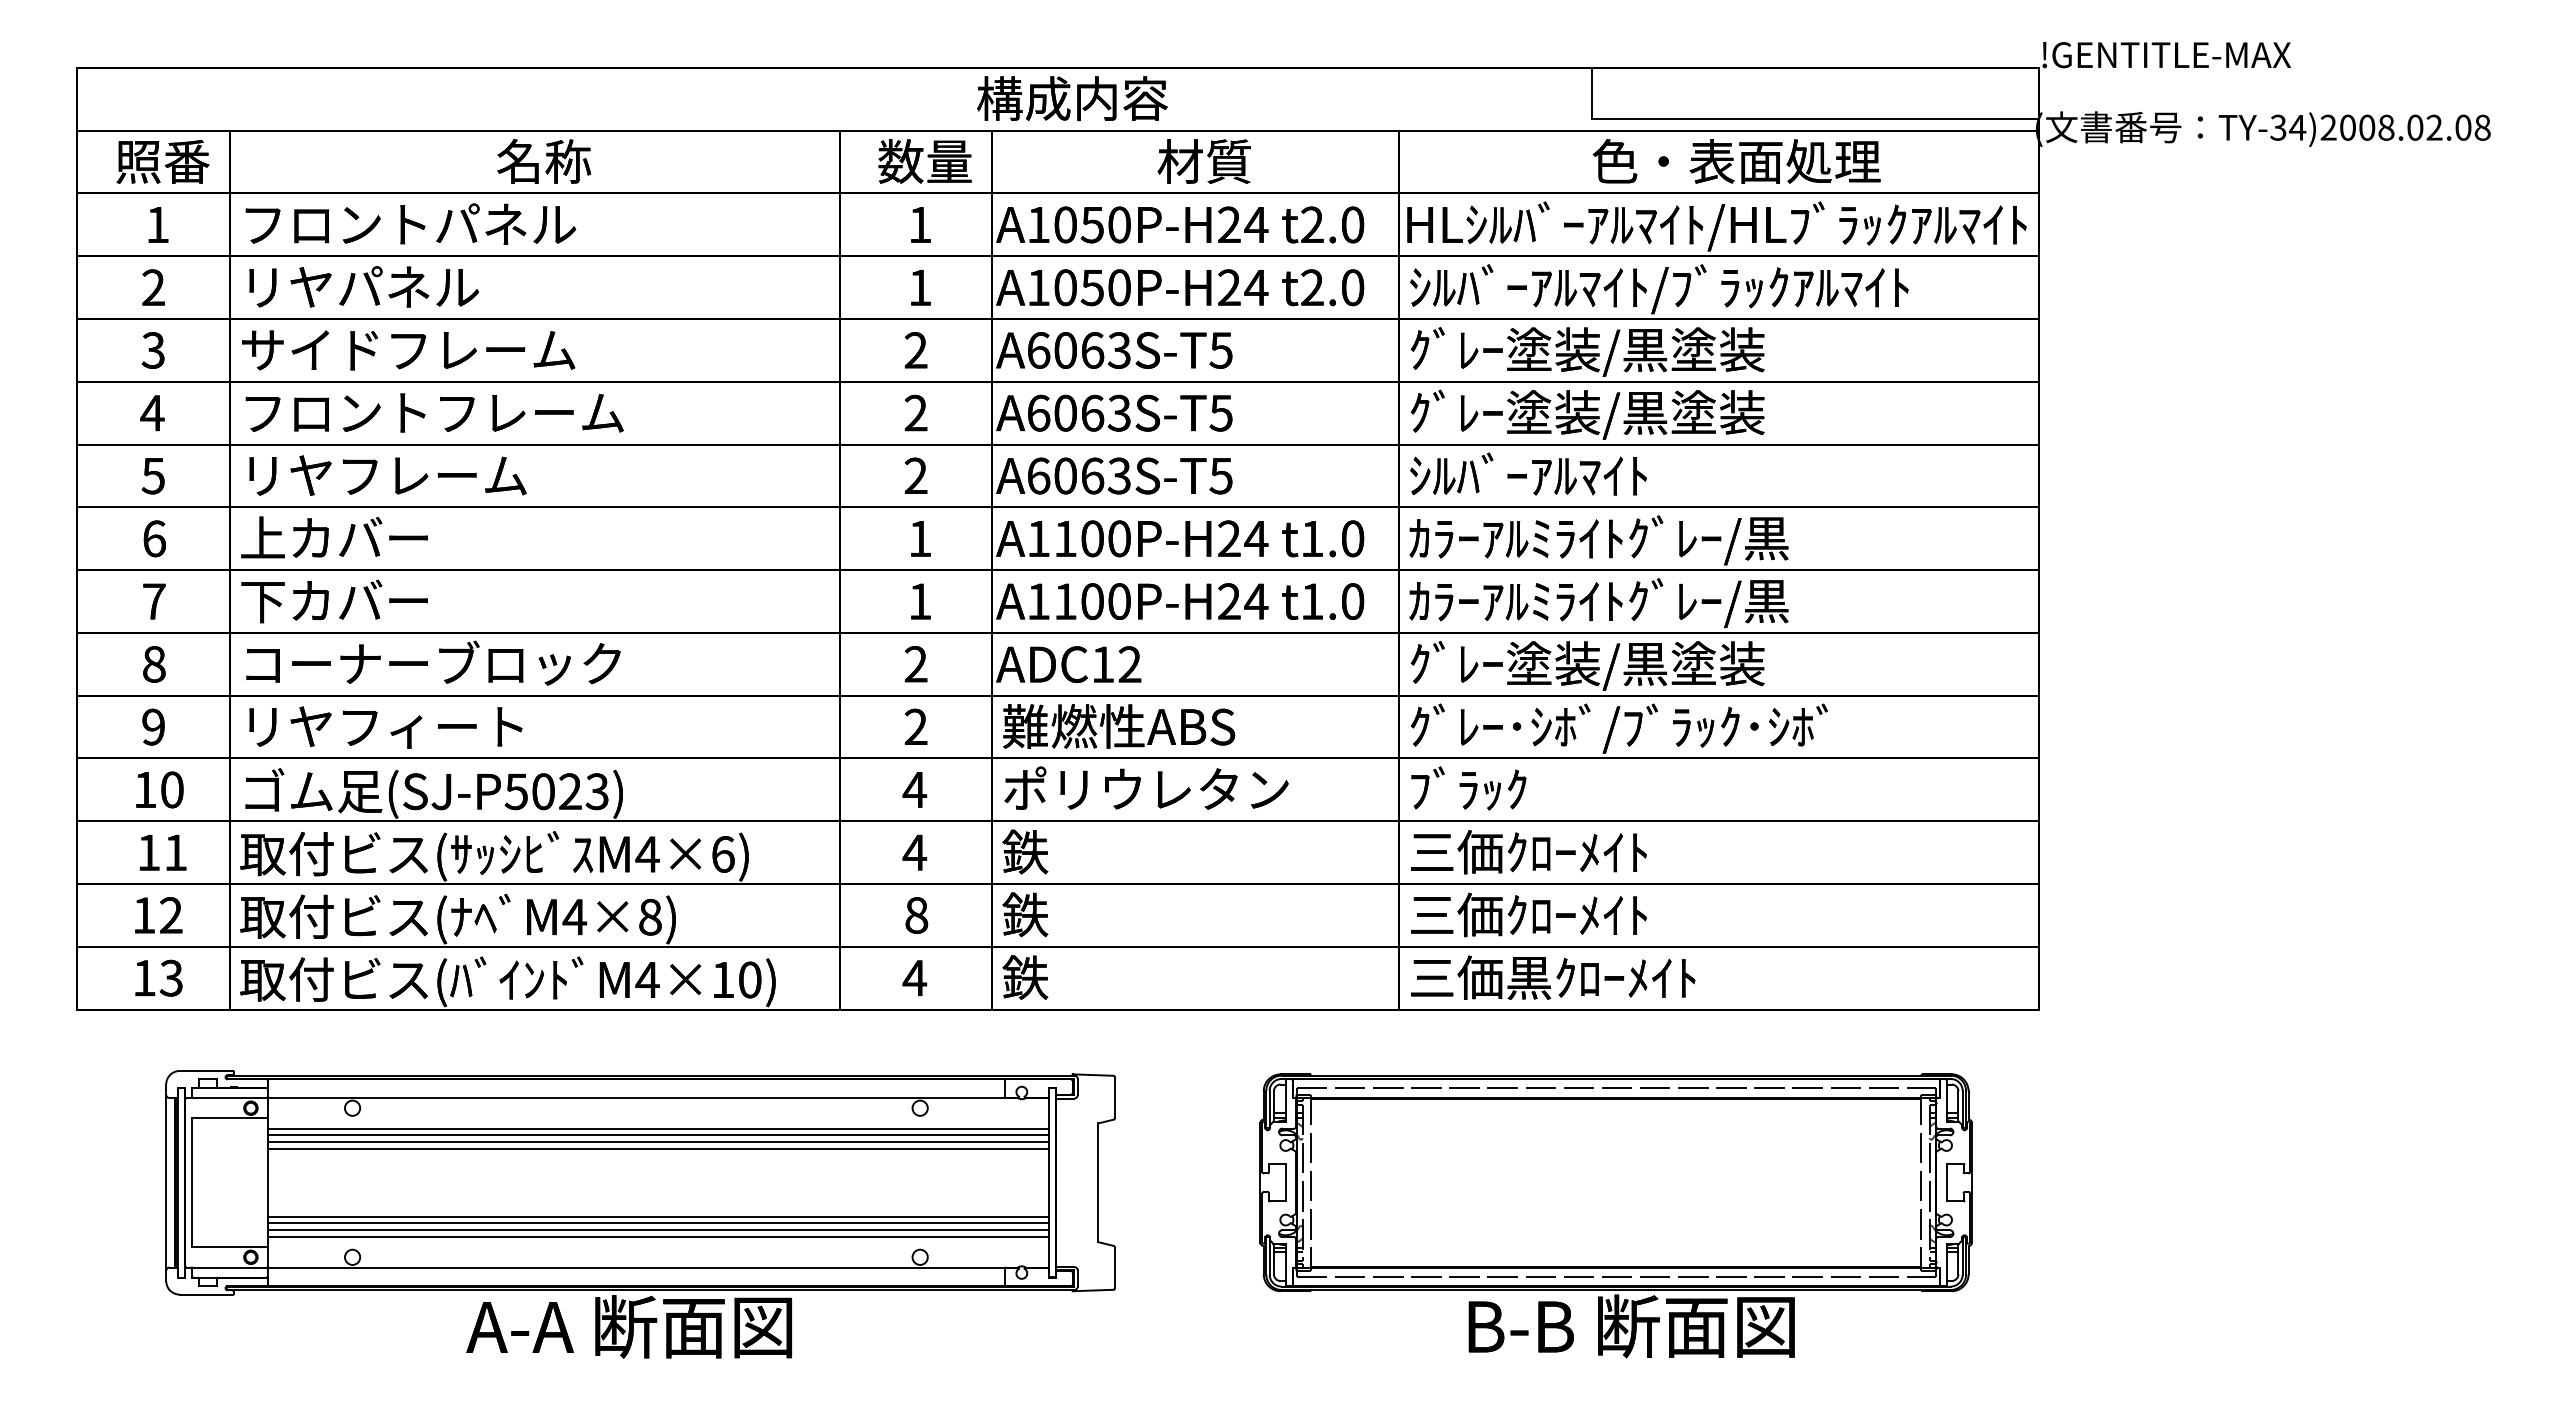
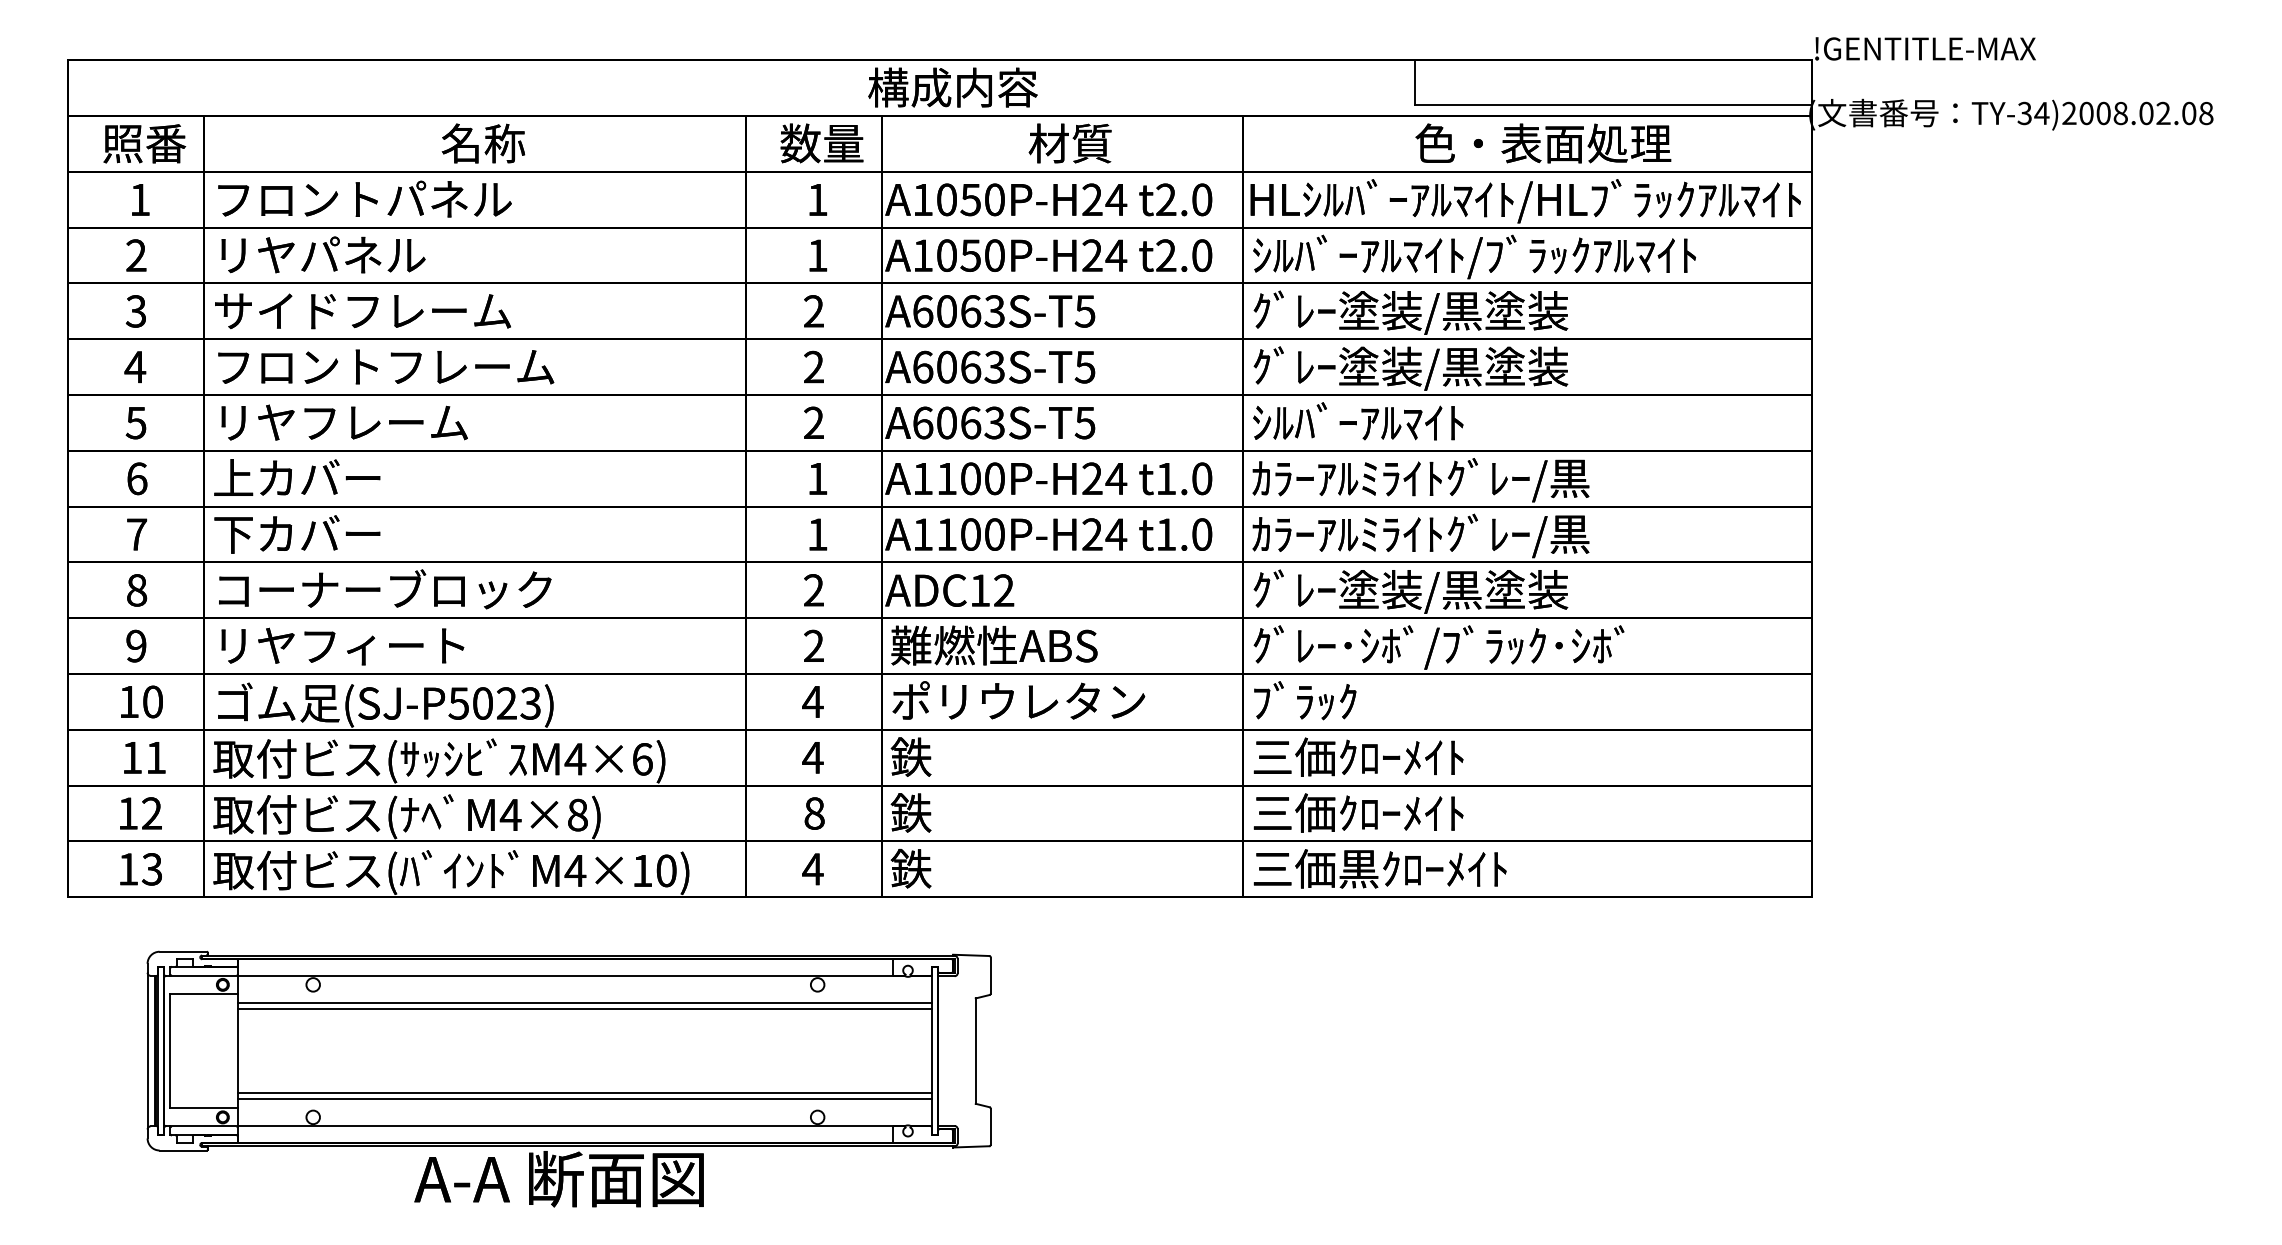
line: (657, 1142) -> (584, 1015), removed
line: (657, 1148) -> (584, 1020), removed
part: (1616, 1215) -> (1436, 1080), removed
line: (657, 1216) -> (584, 1081), removed
line: (657, 1223) -> (584, 1087), removed

